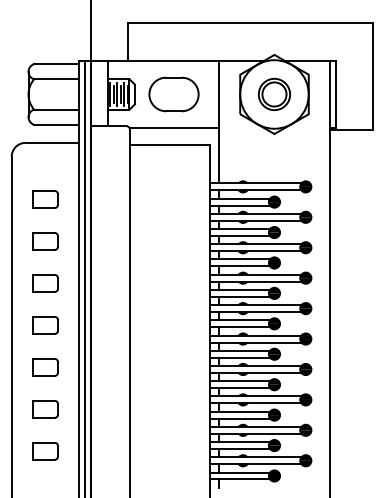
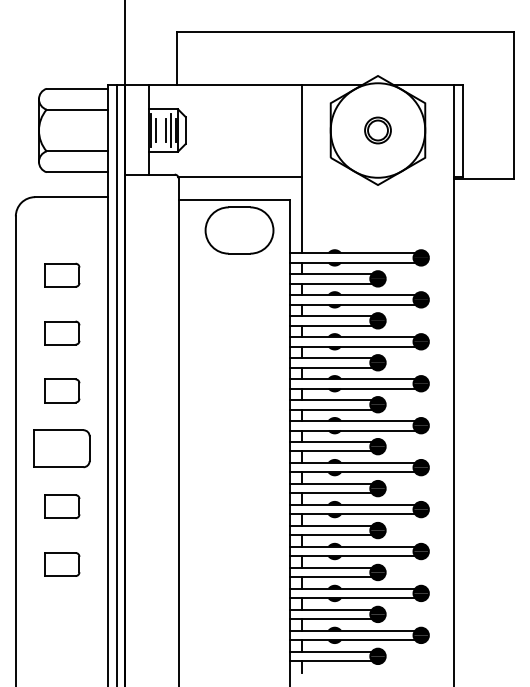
line: (117, 94) -> (161, 130), removed
part: (173, 94) -> (239, 230), moved
part: (274, 94) -> (377, 130), size x0.6
part: (45, 325) -> (62, 448), size x1.6
part: (45, 451) -> (62, 622), removed

